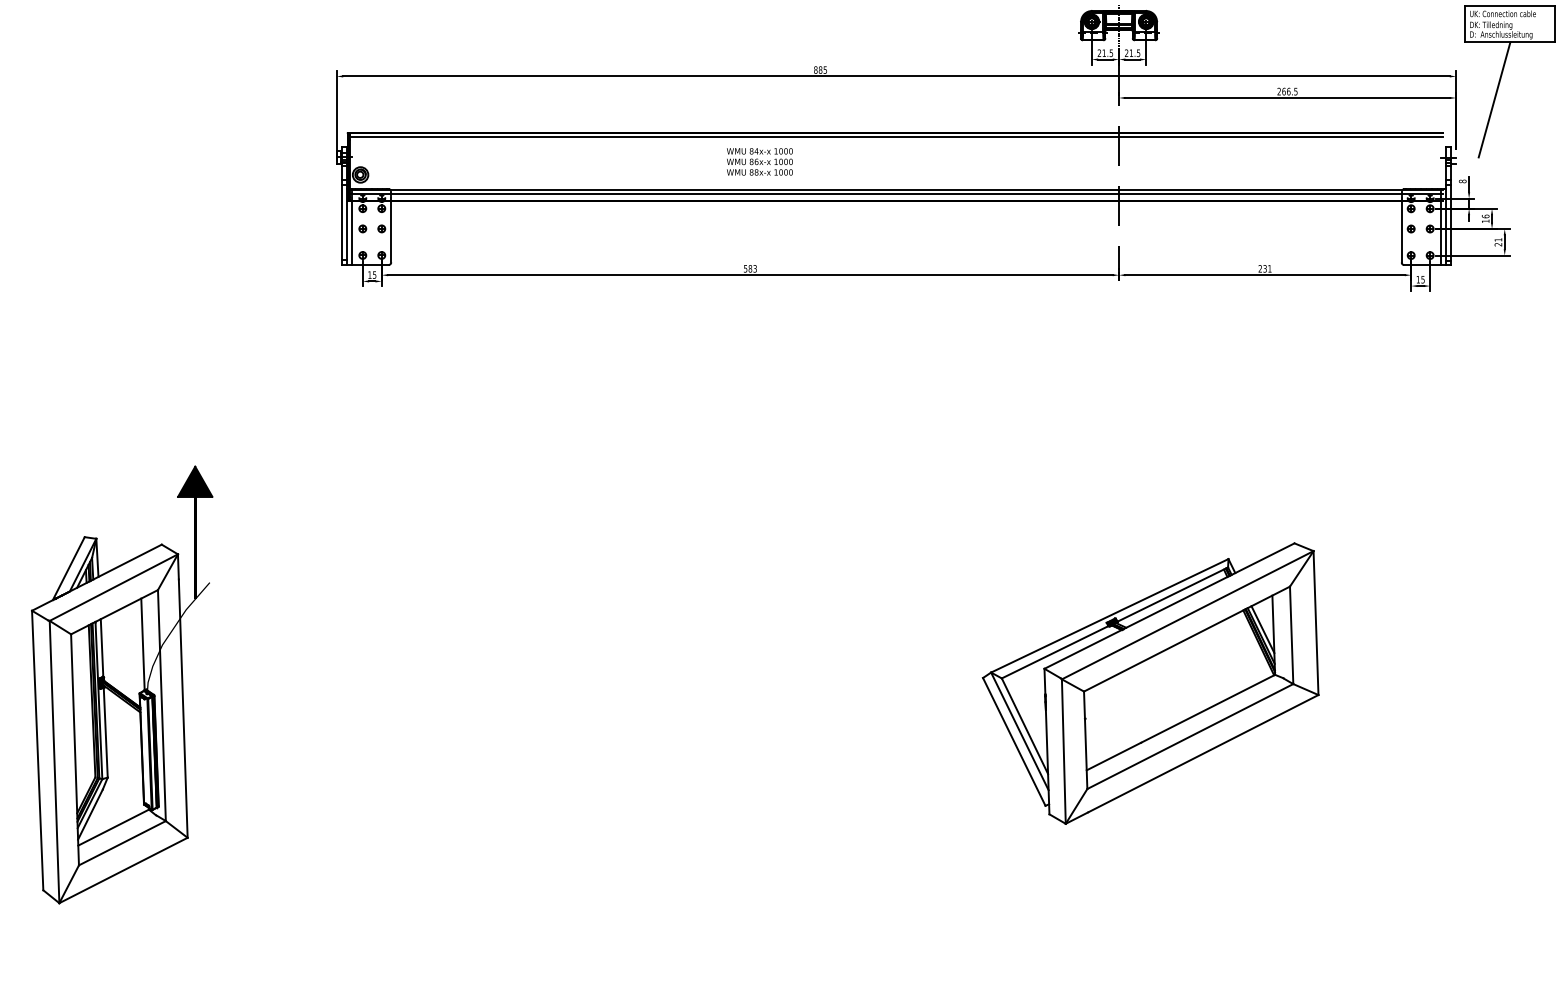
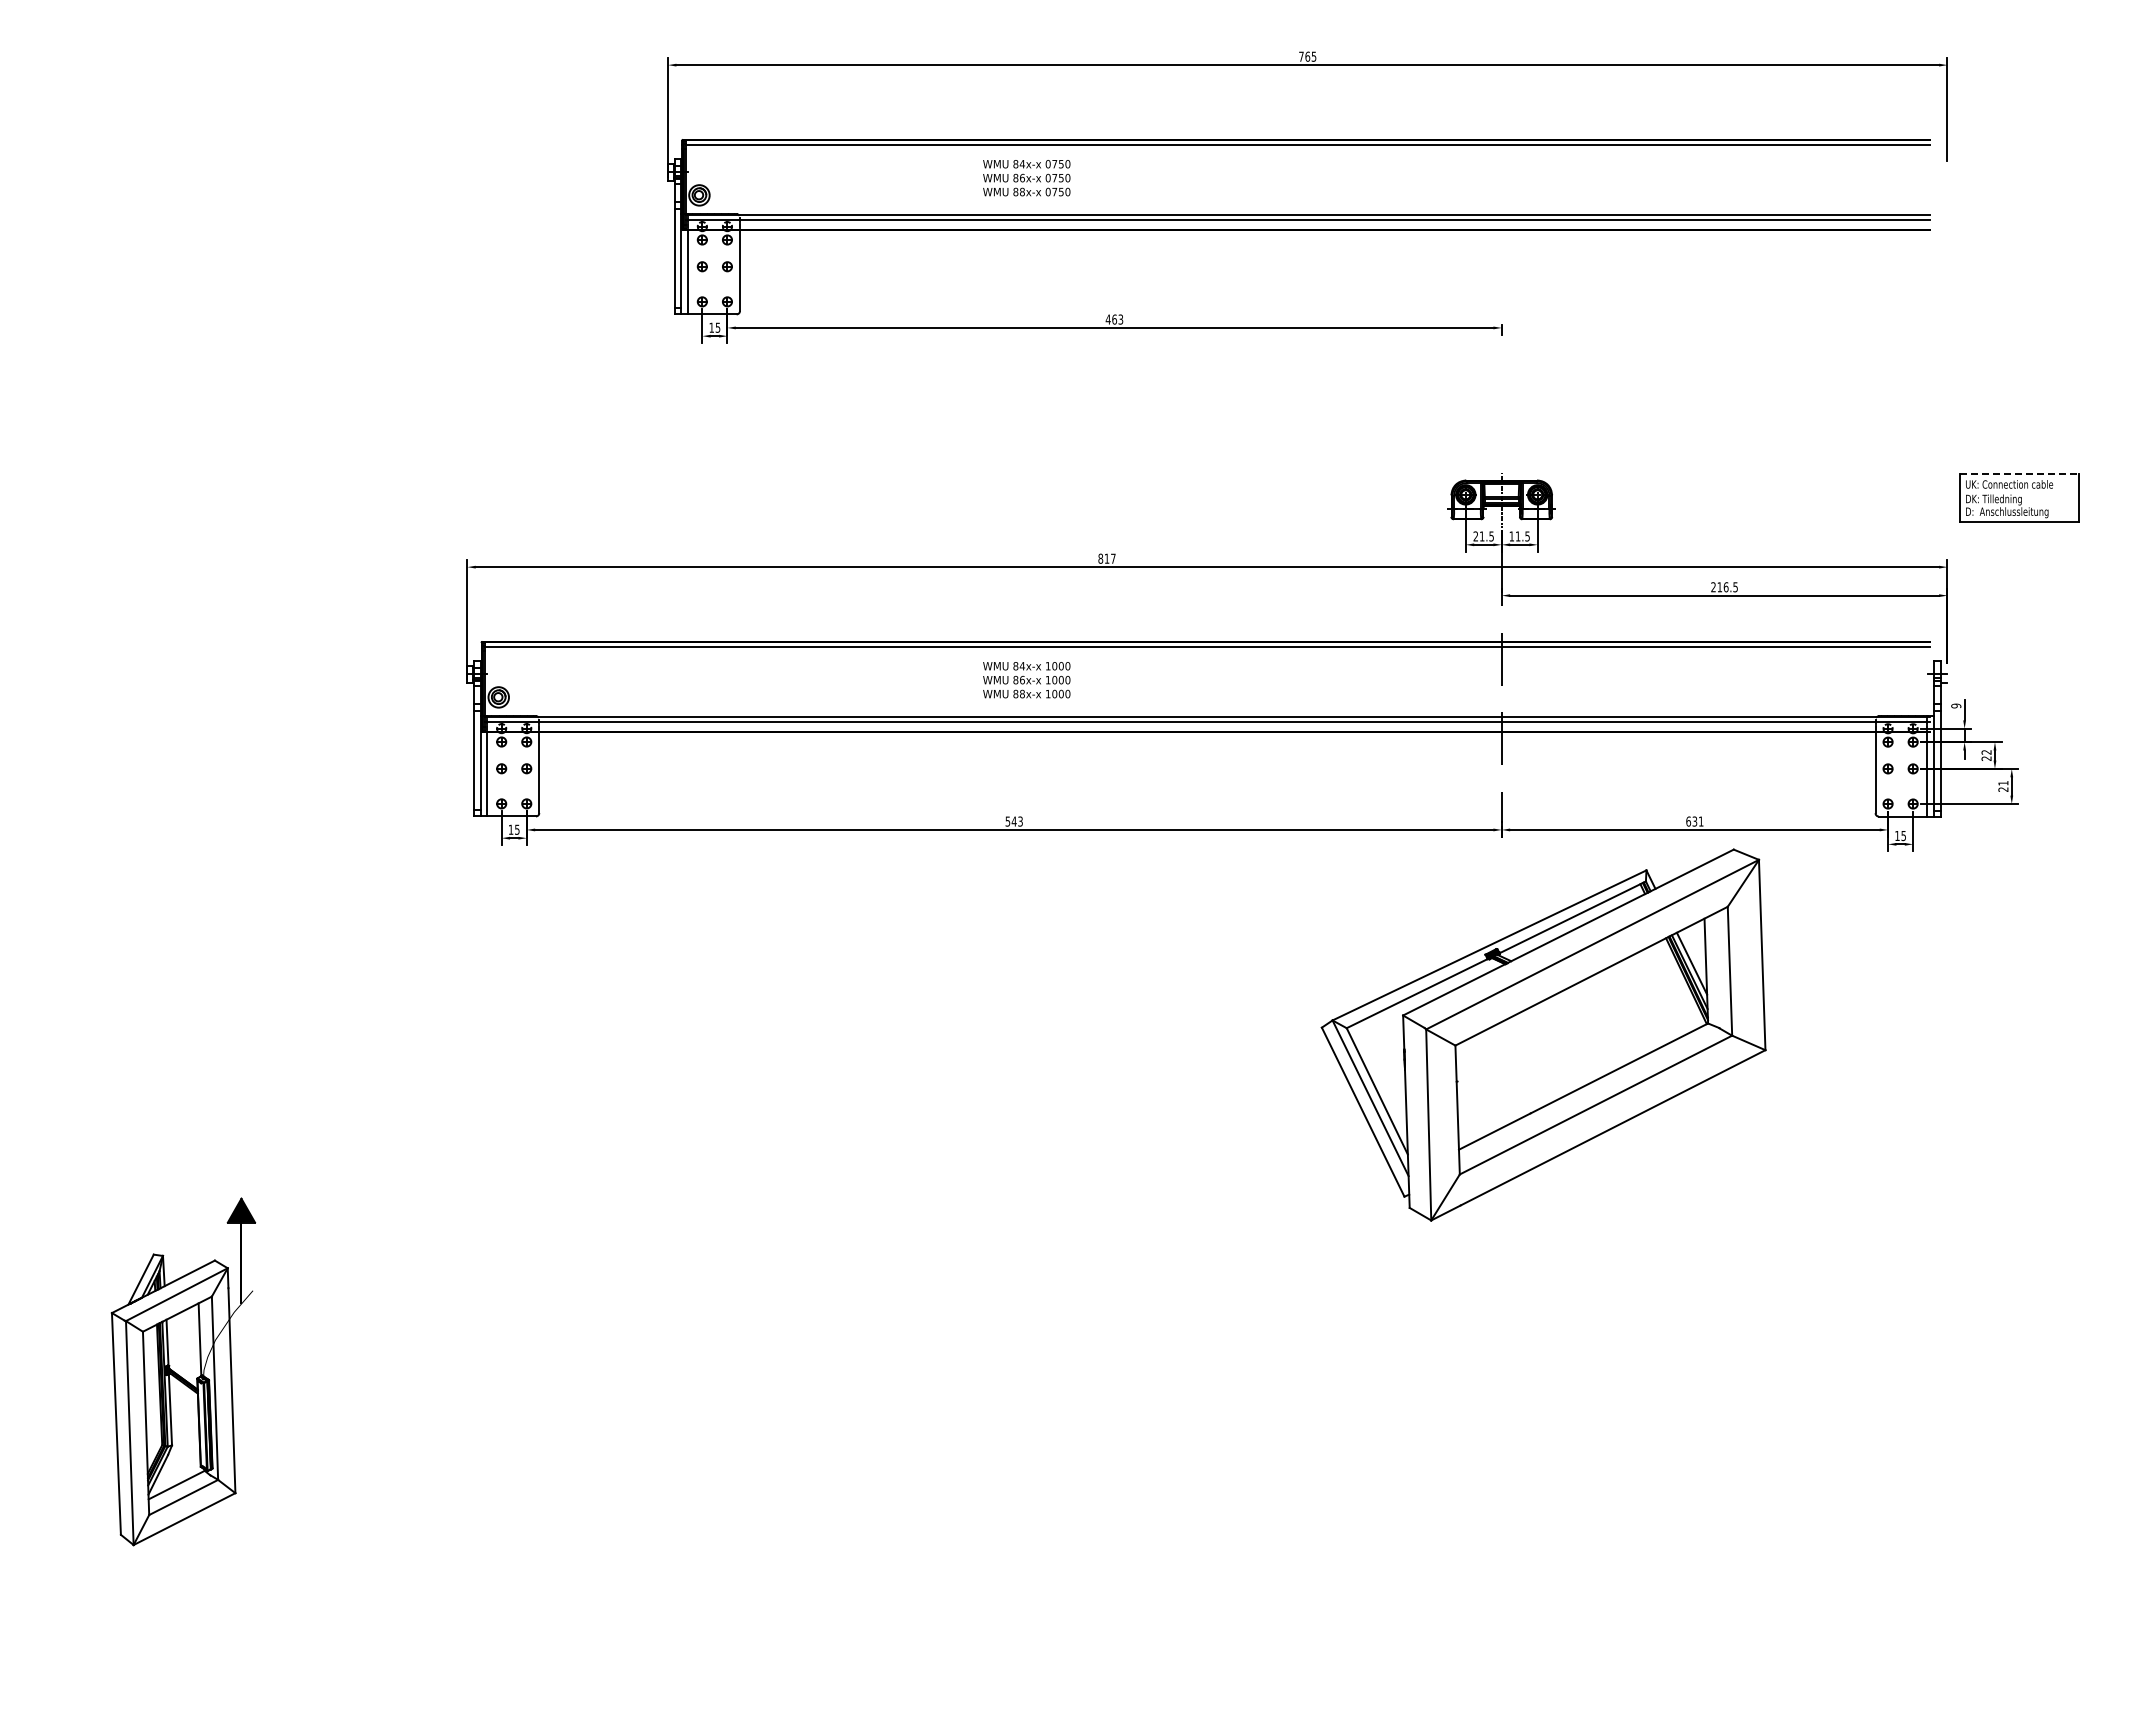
line: (1510, 6) -> (2019, 474), solid -> dashed
text: (1126, 53) -> (1511, 536), 21.5 -> 11.5
text: (822, 69) -> (1109, 558), 885 -> 817
text: (1283, 91) -> (1719, 587), 266.5 -> 216.5
line: (1494, 100) -> (1998, 598), removed
text: (1462, 181) -> (1956, 705), 8 -> 9
text: (1485, 218) -> (1986, 754), 16 -> 22
text: (749, 268) -> (1013, 821), 583 -> 543
text: (1260, 268) -> (1688, 821), 231 -> 631
part: (1150, 683) -> (1543, 1034), moved
part: (122, 684) -> (183, 1371), size x0.6

